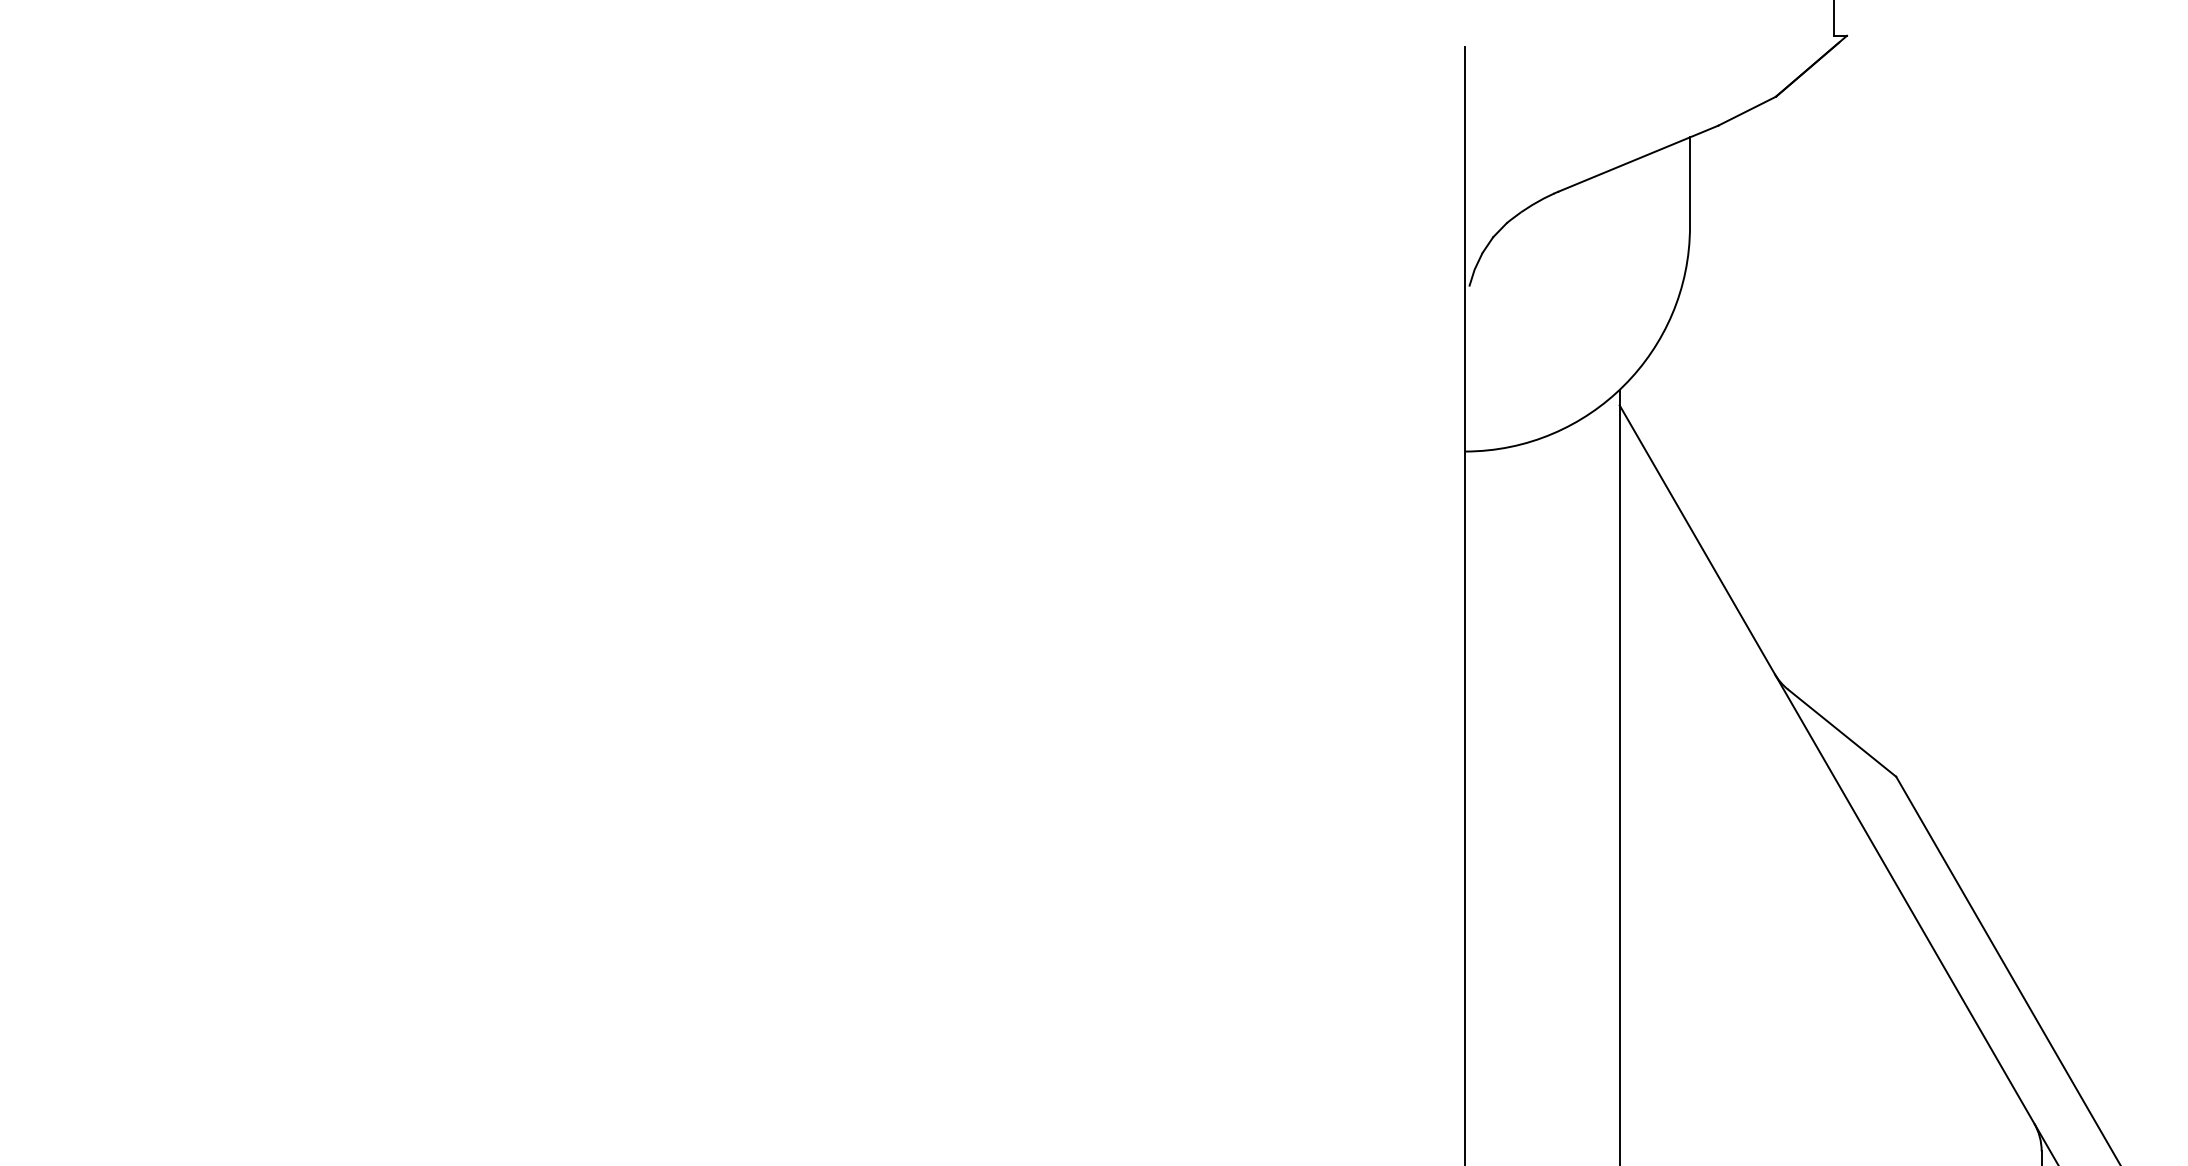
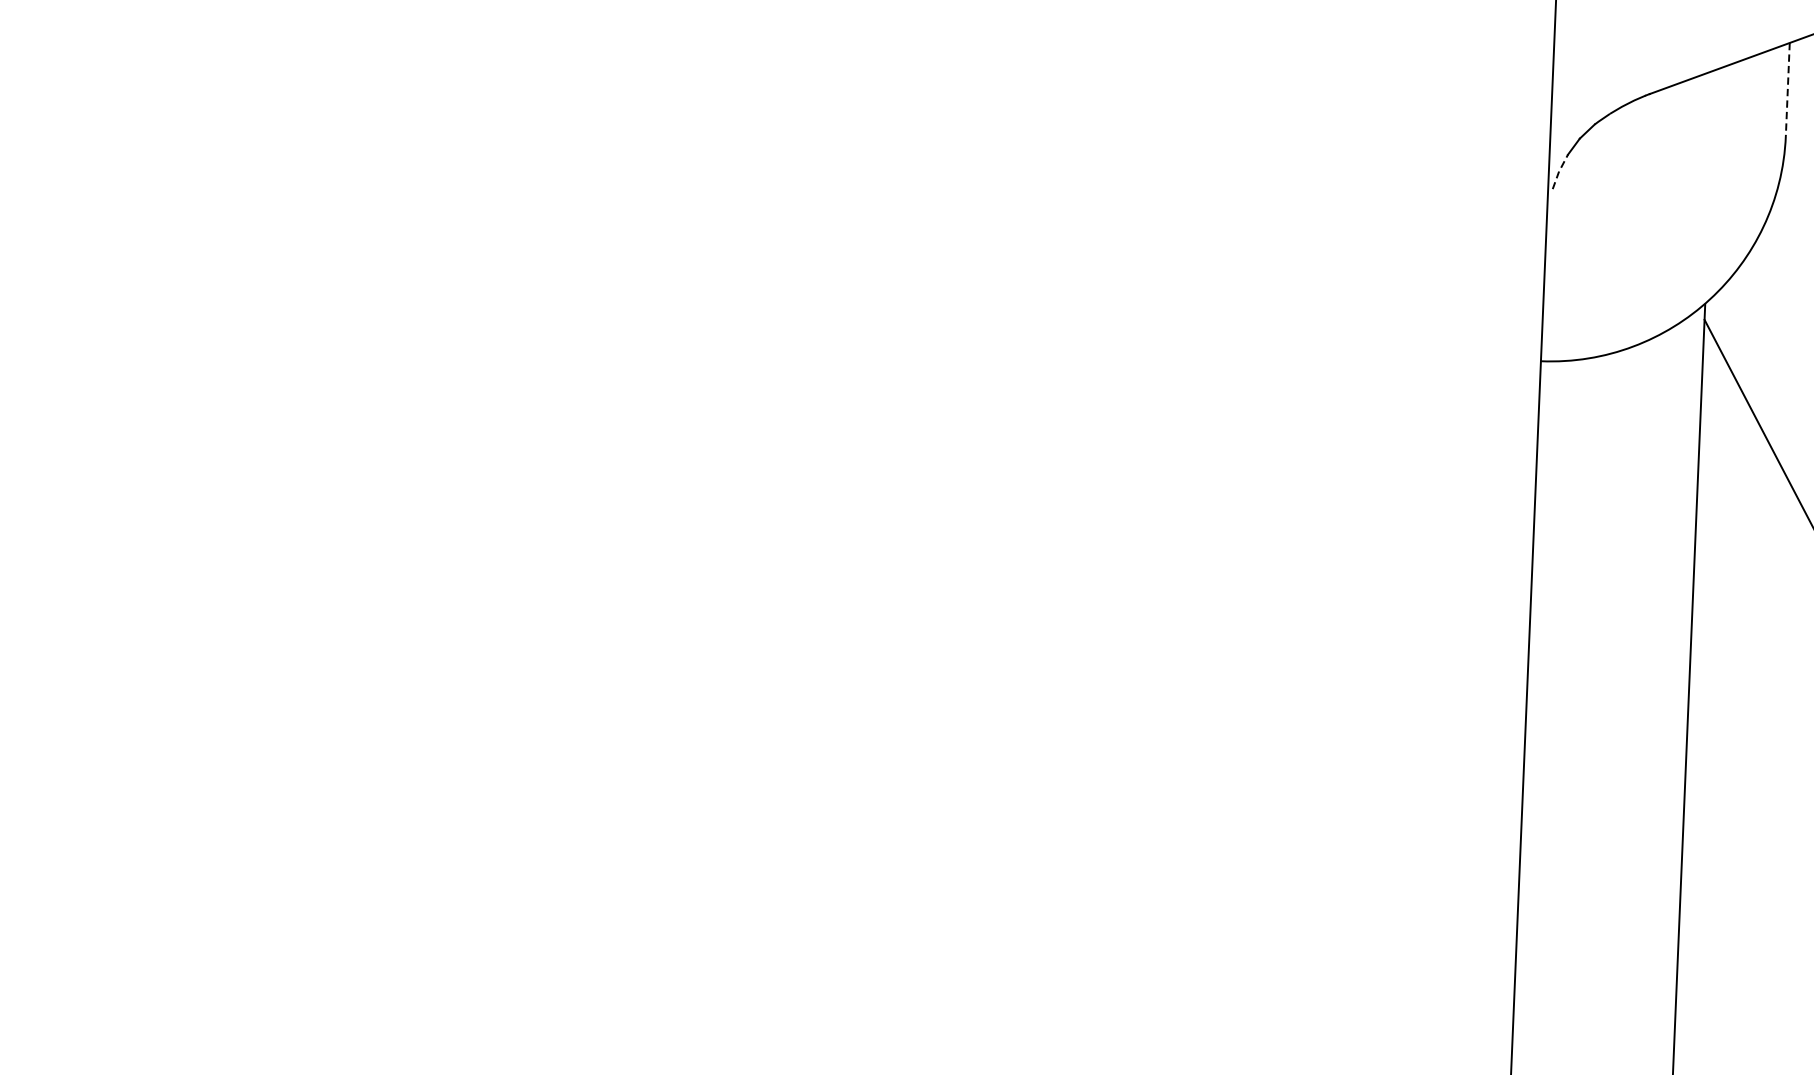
line: (1690, 181) -> (1788, 89), solid -> dashed
line: (1474, 269) -> (1558, 171), solid -> dashed

